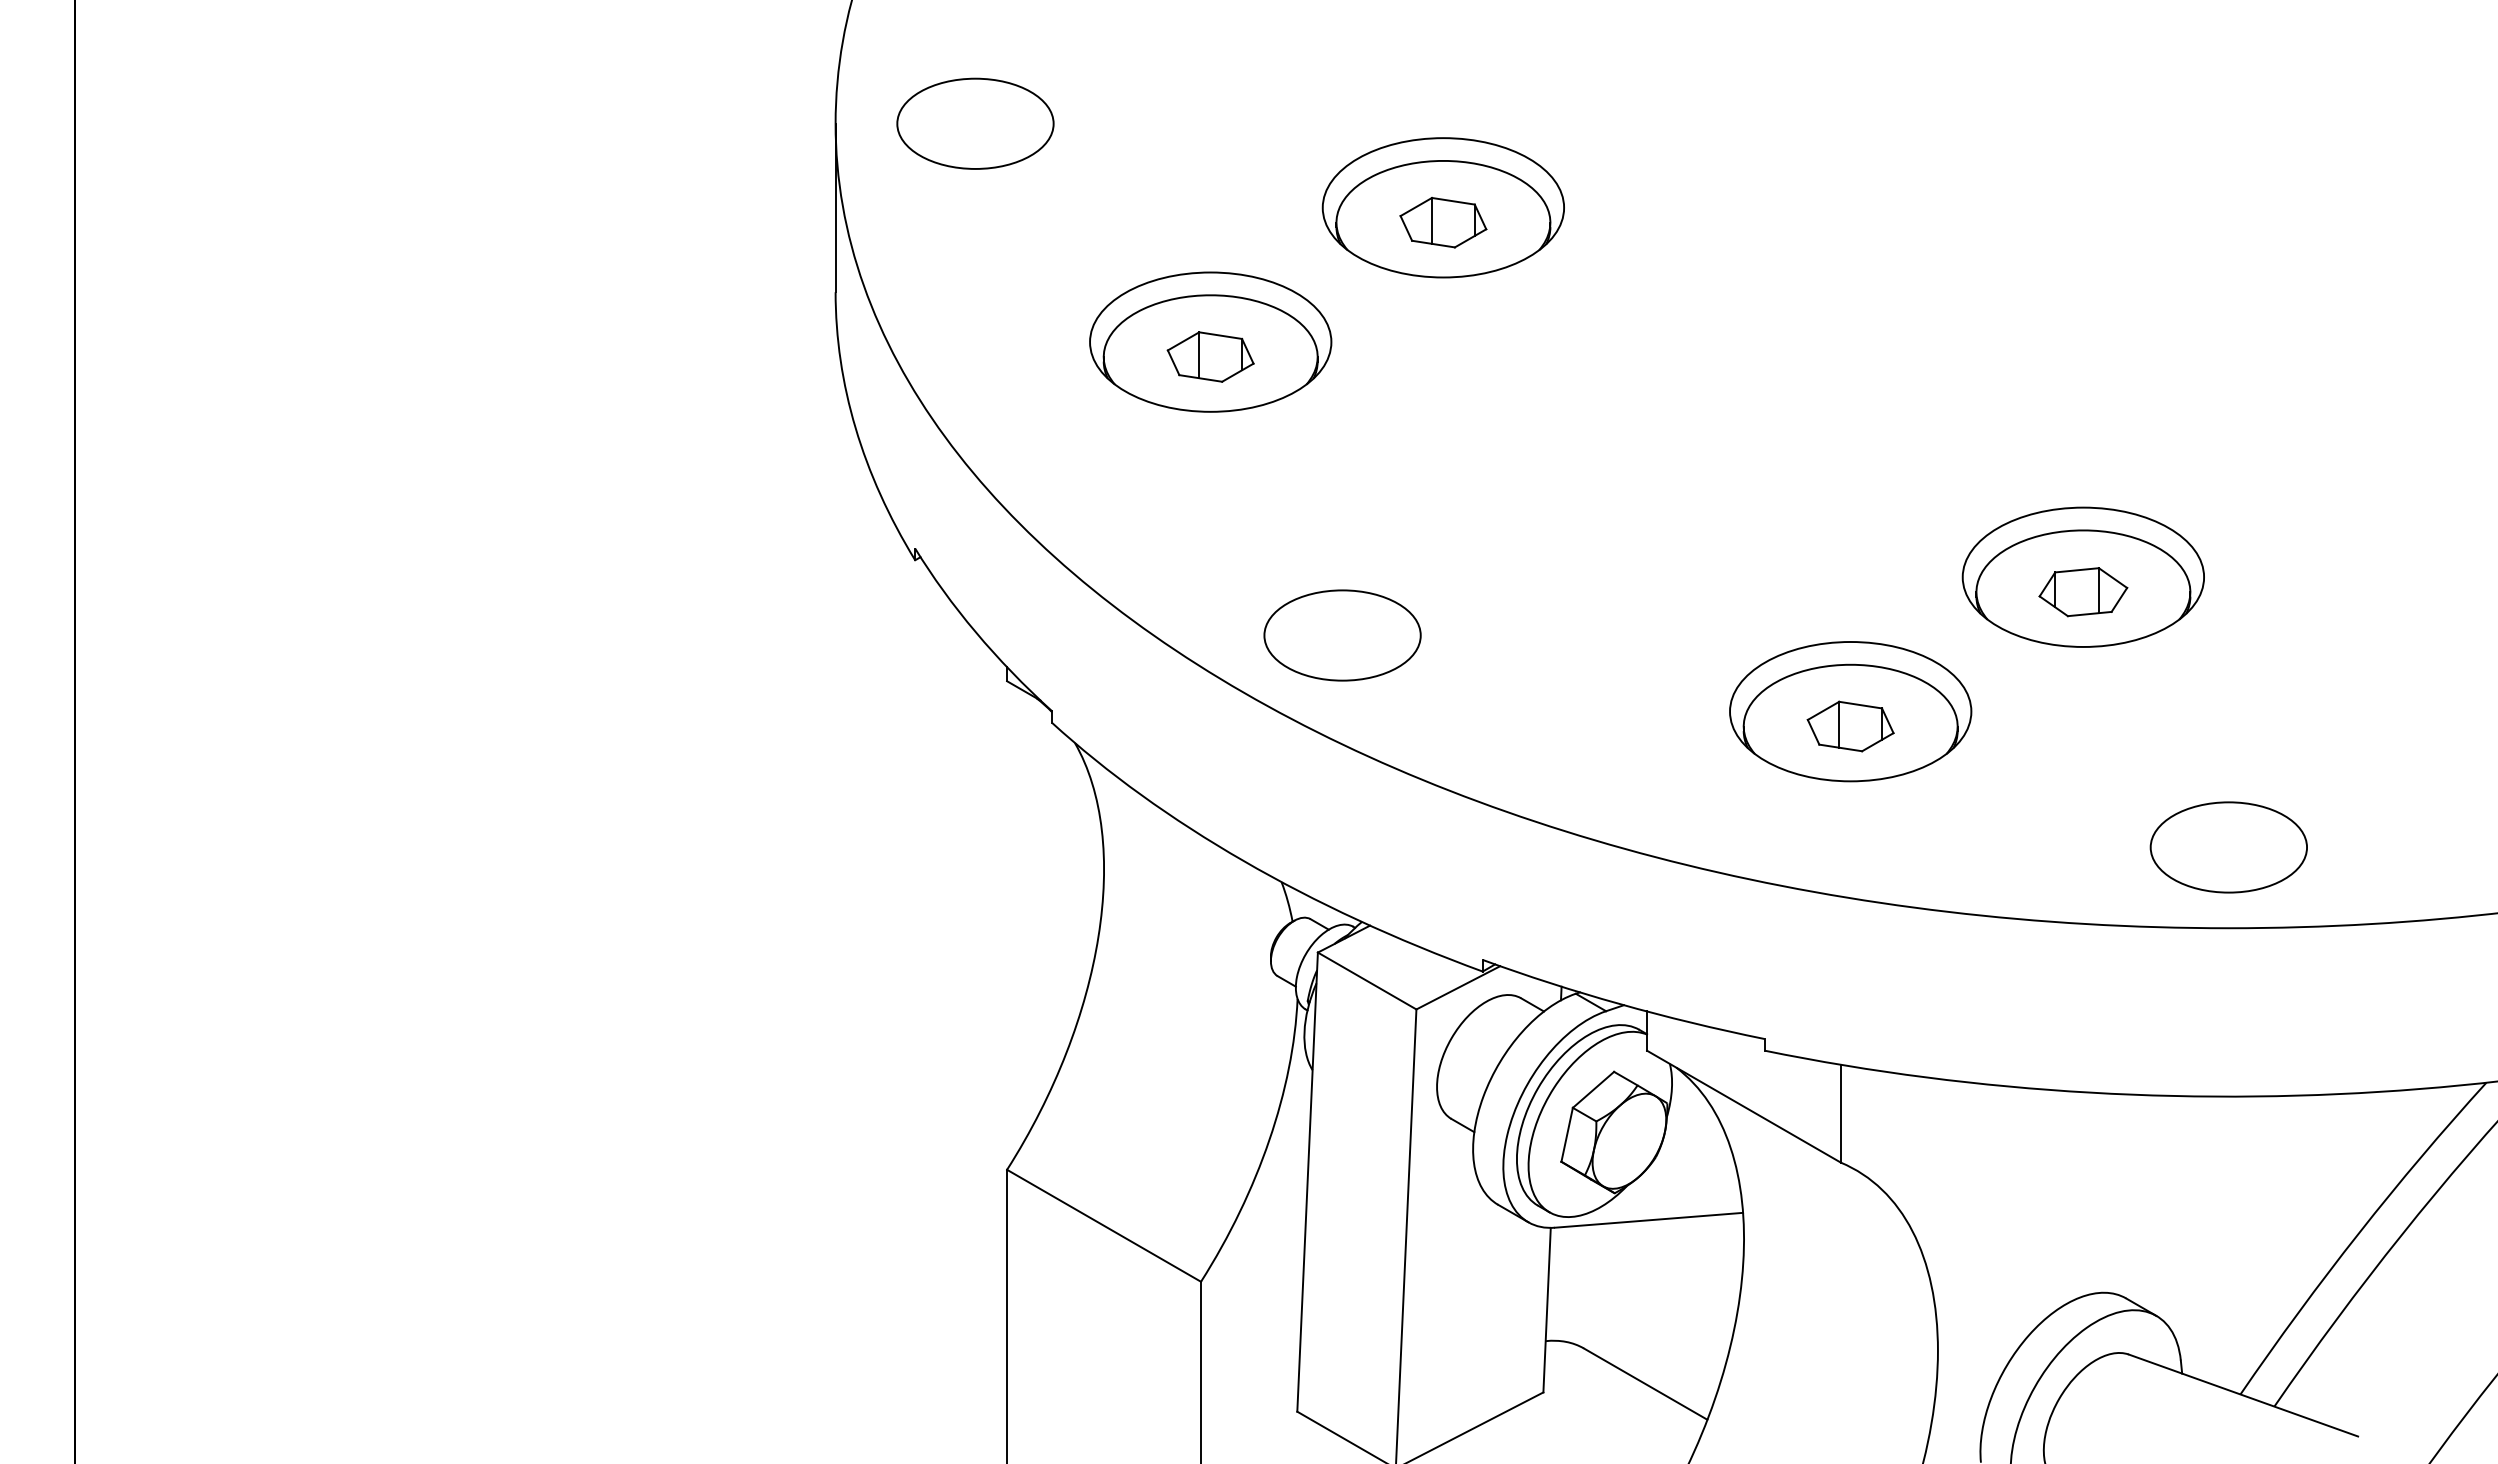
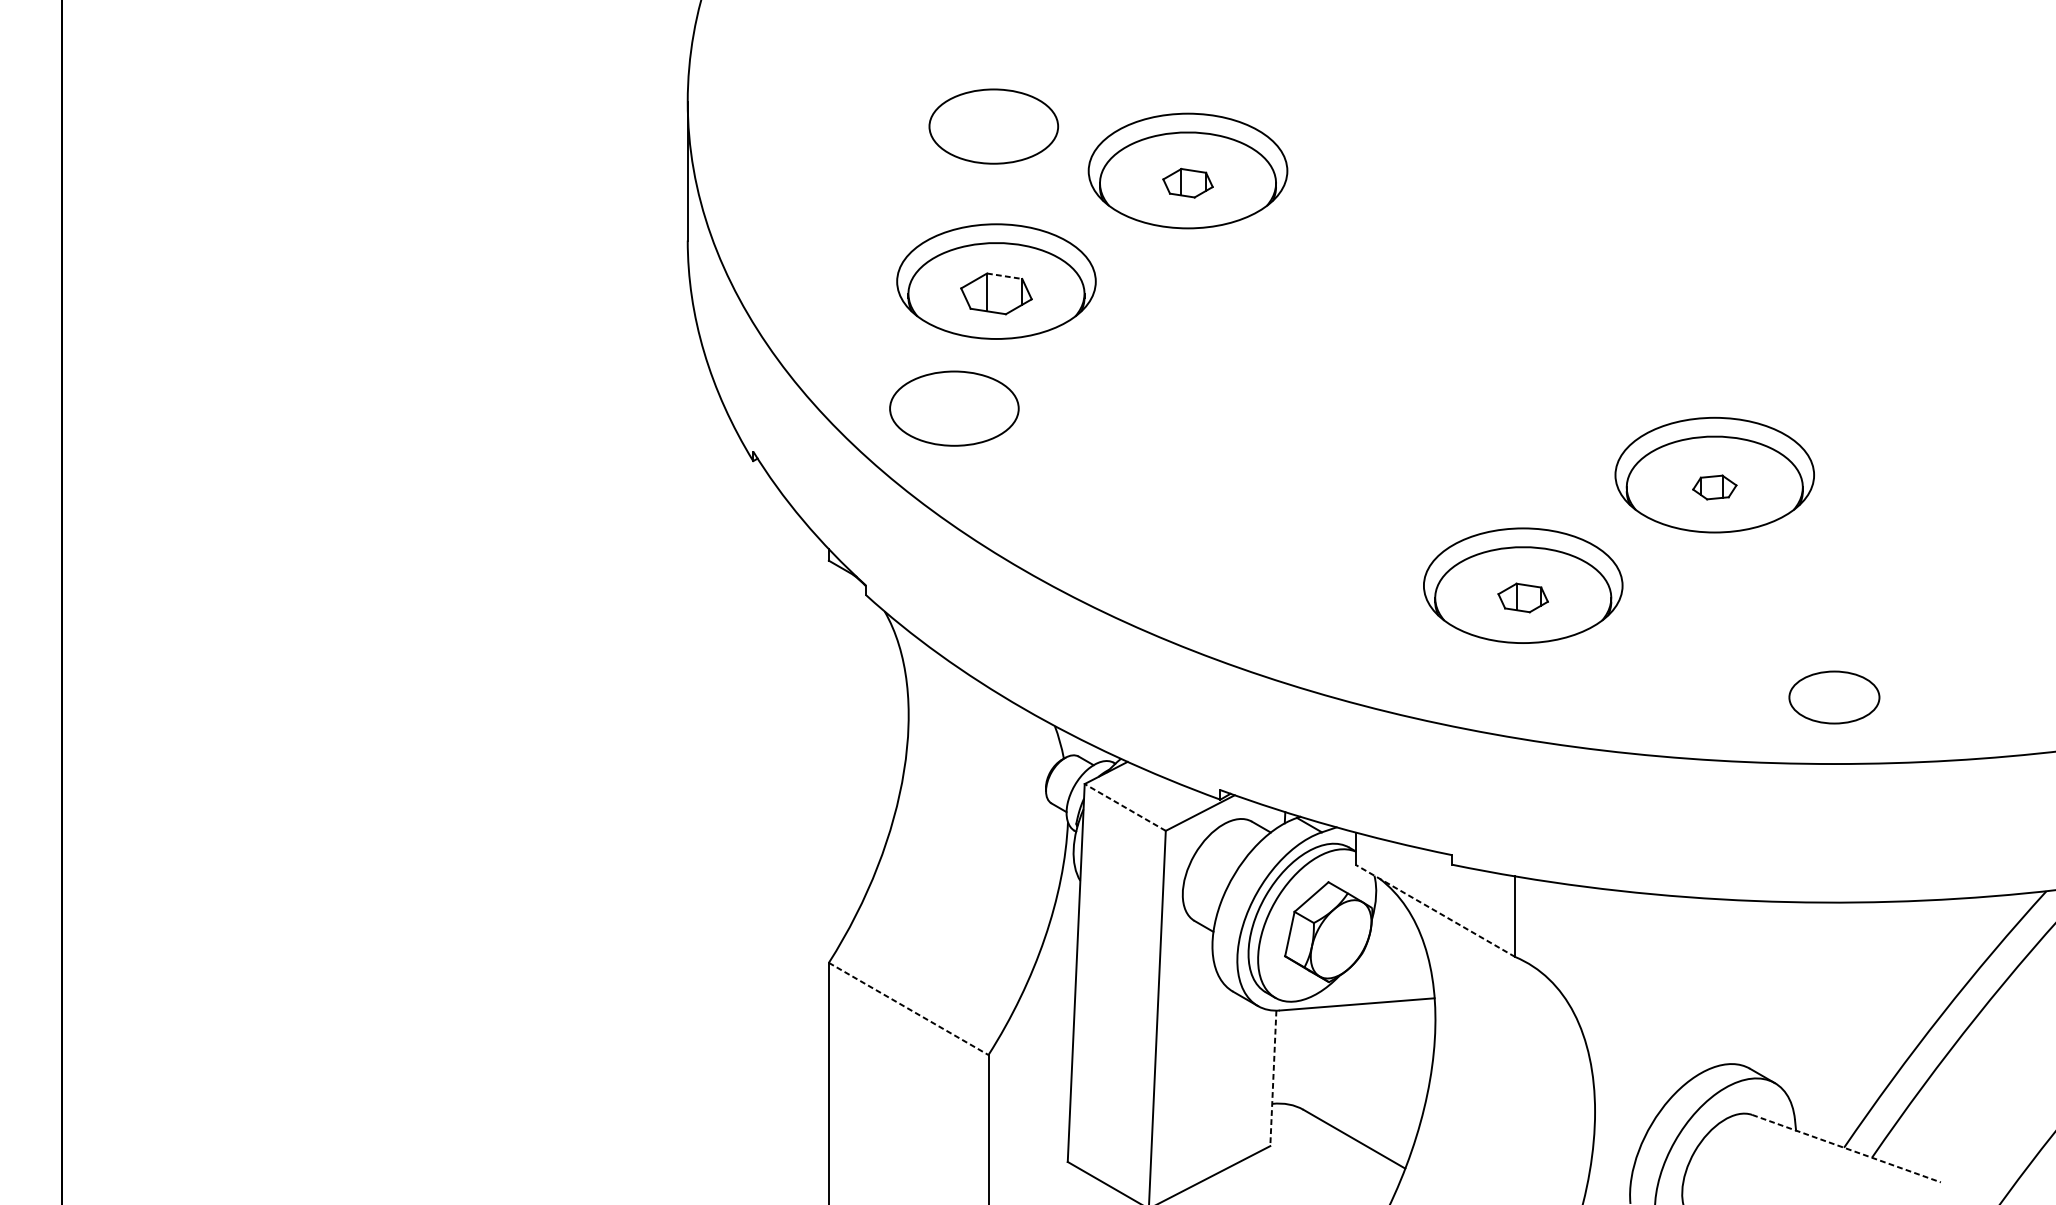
part: (975, 123) -> (993, 126), moved
part: (1443, 222) -> (1188, 183), size x0.7
line: (1220, 335) -> (1004, 276), solid -> dashed
part: (2083, 592) -> (1714, 487), size x0.6
part: (1342, 635) -> (954, 408), moved
part: (1850, 726) -> (1523, 597), size x0.7
part: (2228, 847) -> (1834, 697), size x0.7
line: (1367, 981) -> (1125, 807), solid -> dashed
line: (1744, 1106) -> (1435, 910), solid -> dashed
line: (1104, 1225) -> (909, 1008), solid -> dashed
line: (1547, 1310) -> (1273, 1078), solid -> dashed
line: (2243, 1395) -> (1846, 1148), solid -> dashed

